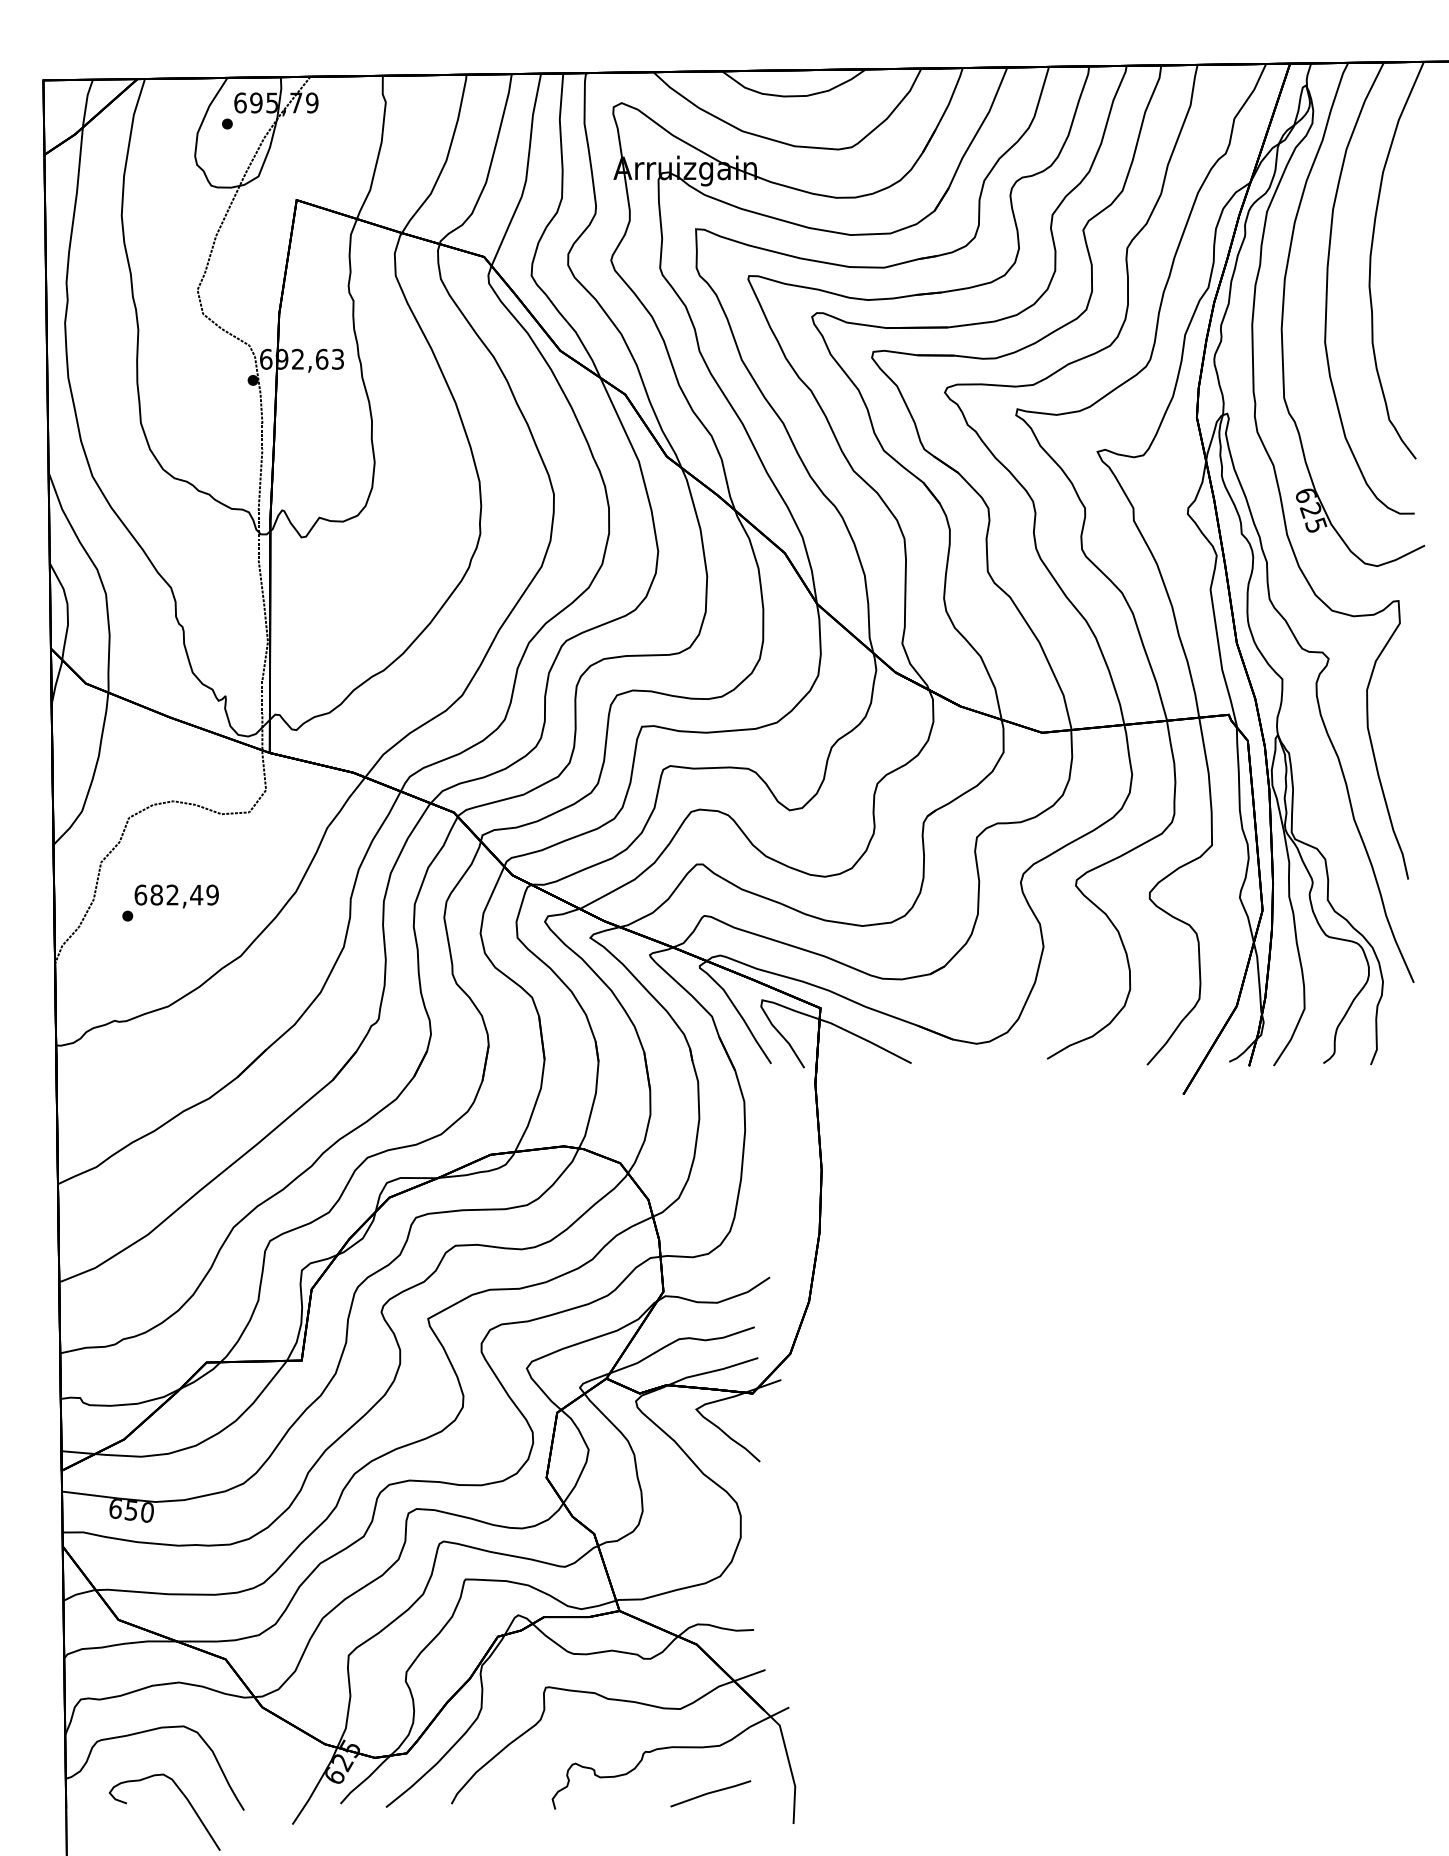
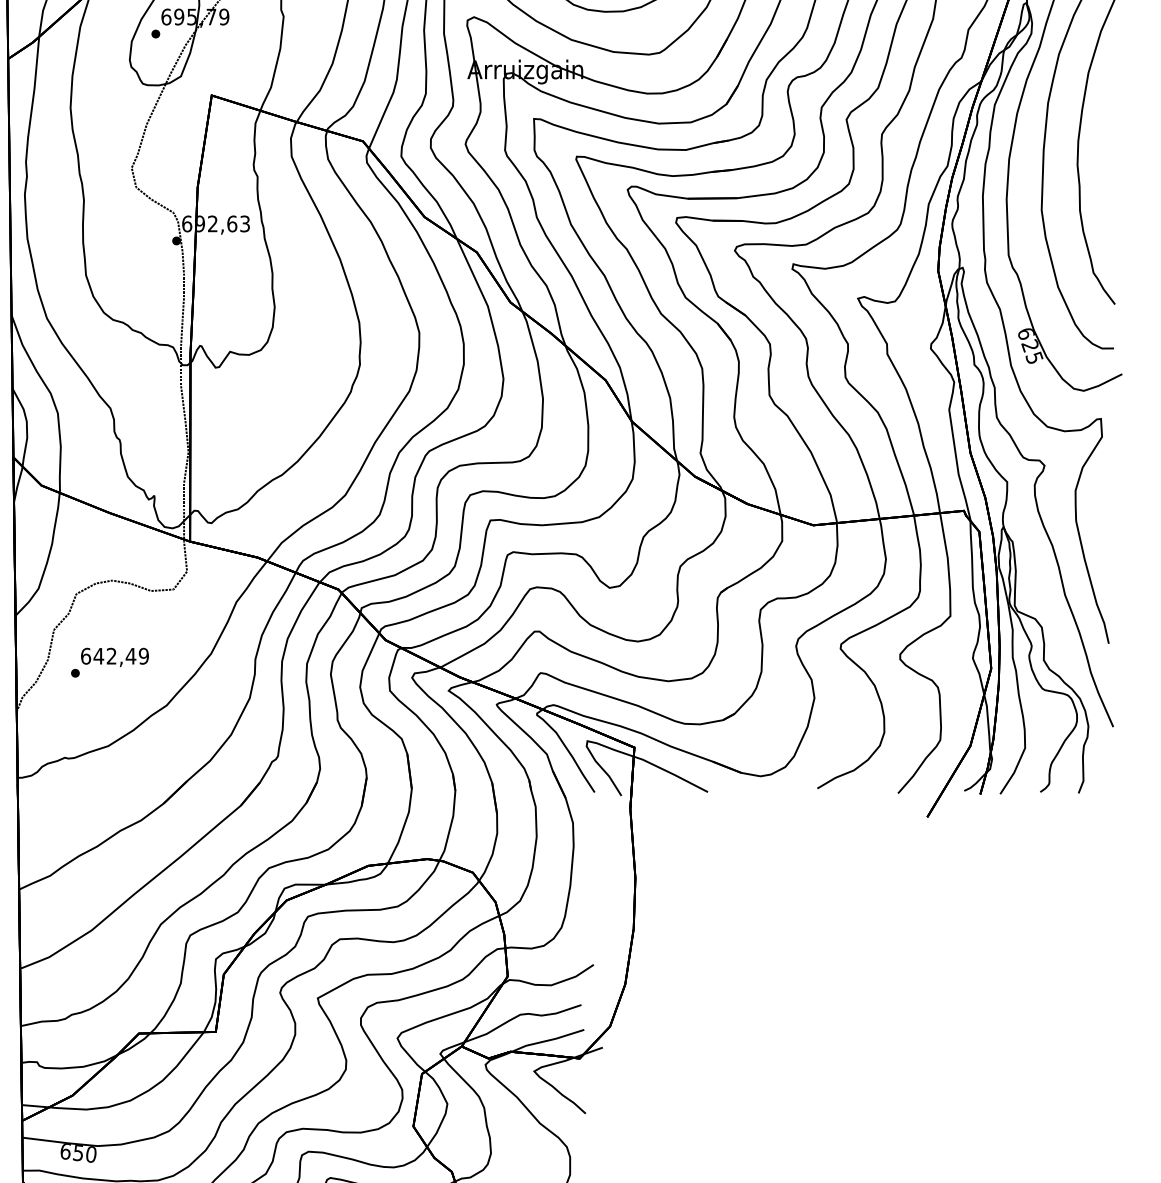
text: (156, 894) -> (98, 655), 682,49 -> 642,49

